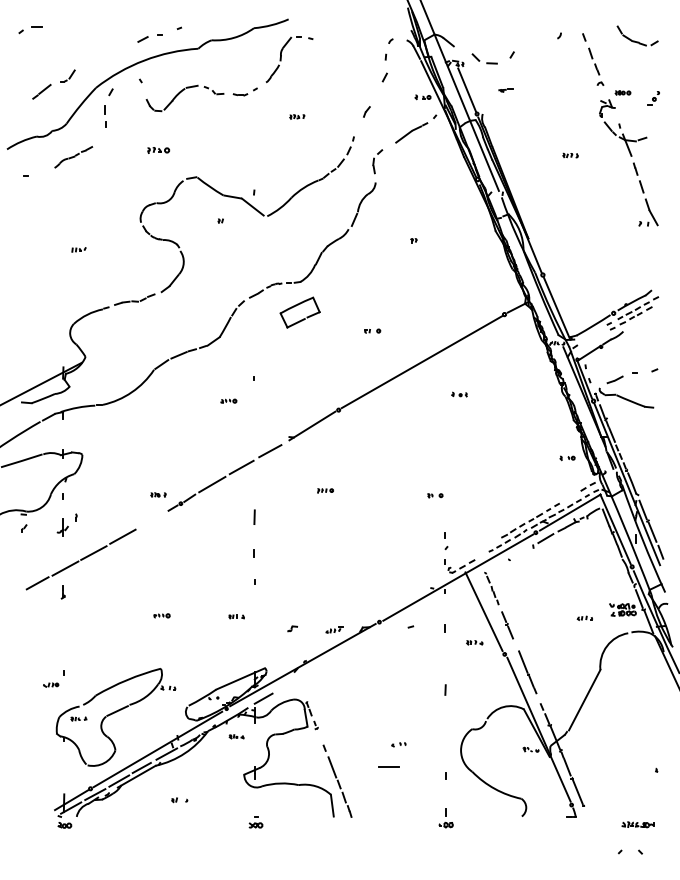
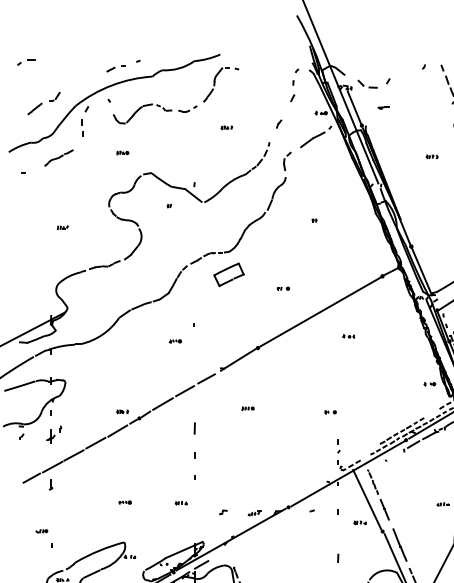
part: (158, 150) -> (122, 153), size x0.71
line: (151, 520) -> (117, 430), added
part: (51, 684) -> (42, 530), moved

